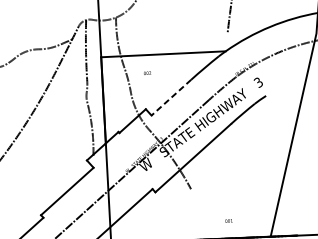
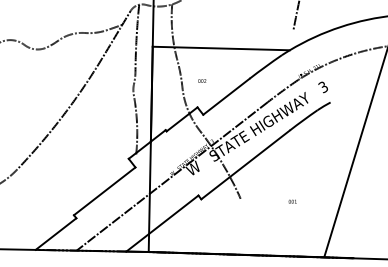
text: (147, 72) -> (202, 80), moved
line: (171, 98) -> (226, 97), dashed -> solid
text: (228, 220) -> (292, 201), moved

